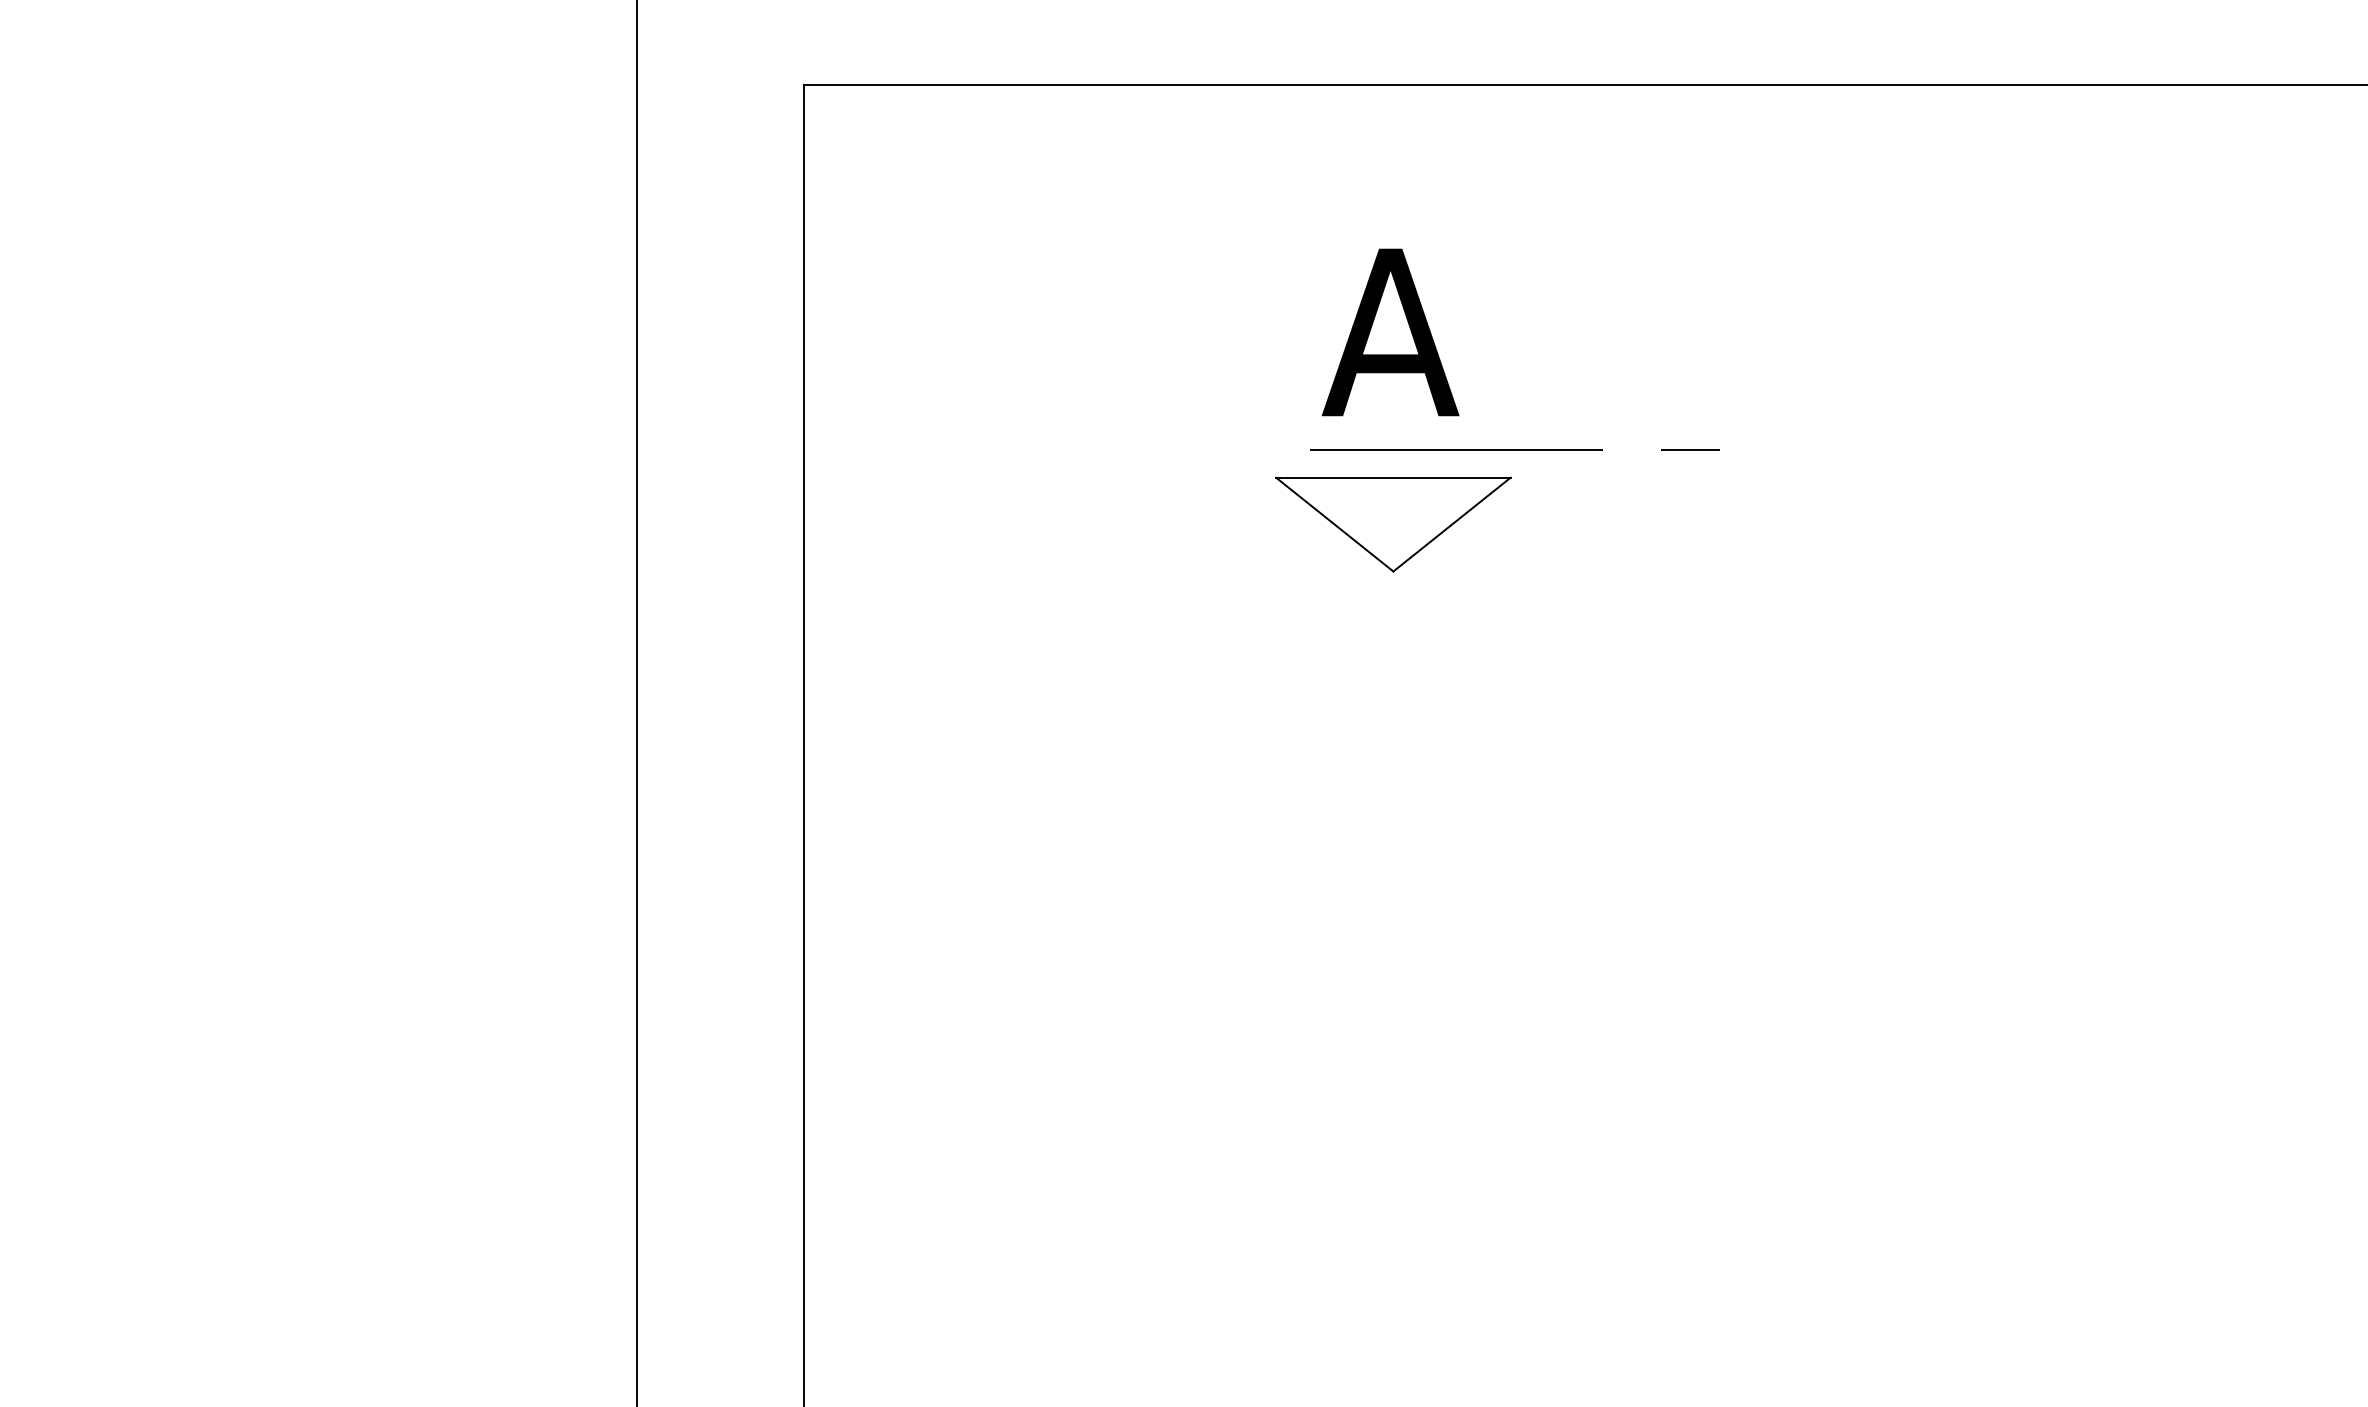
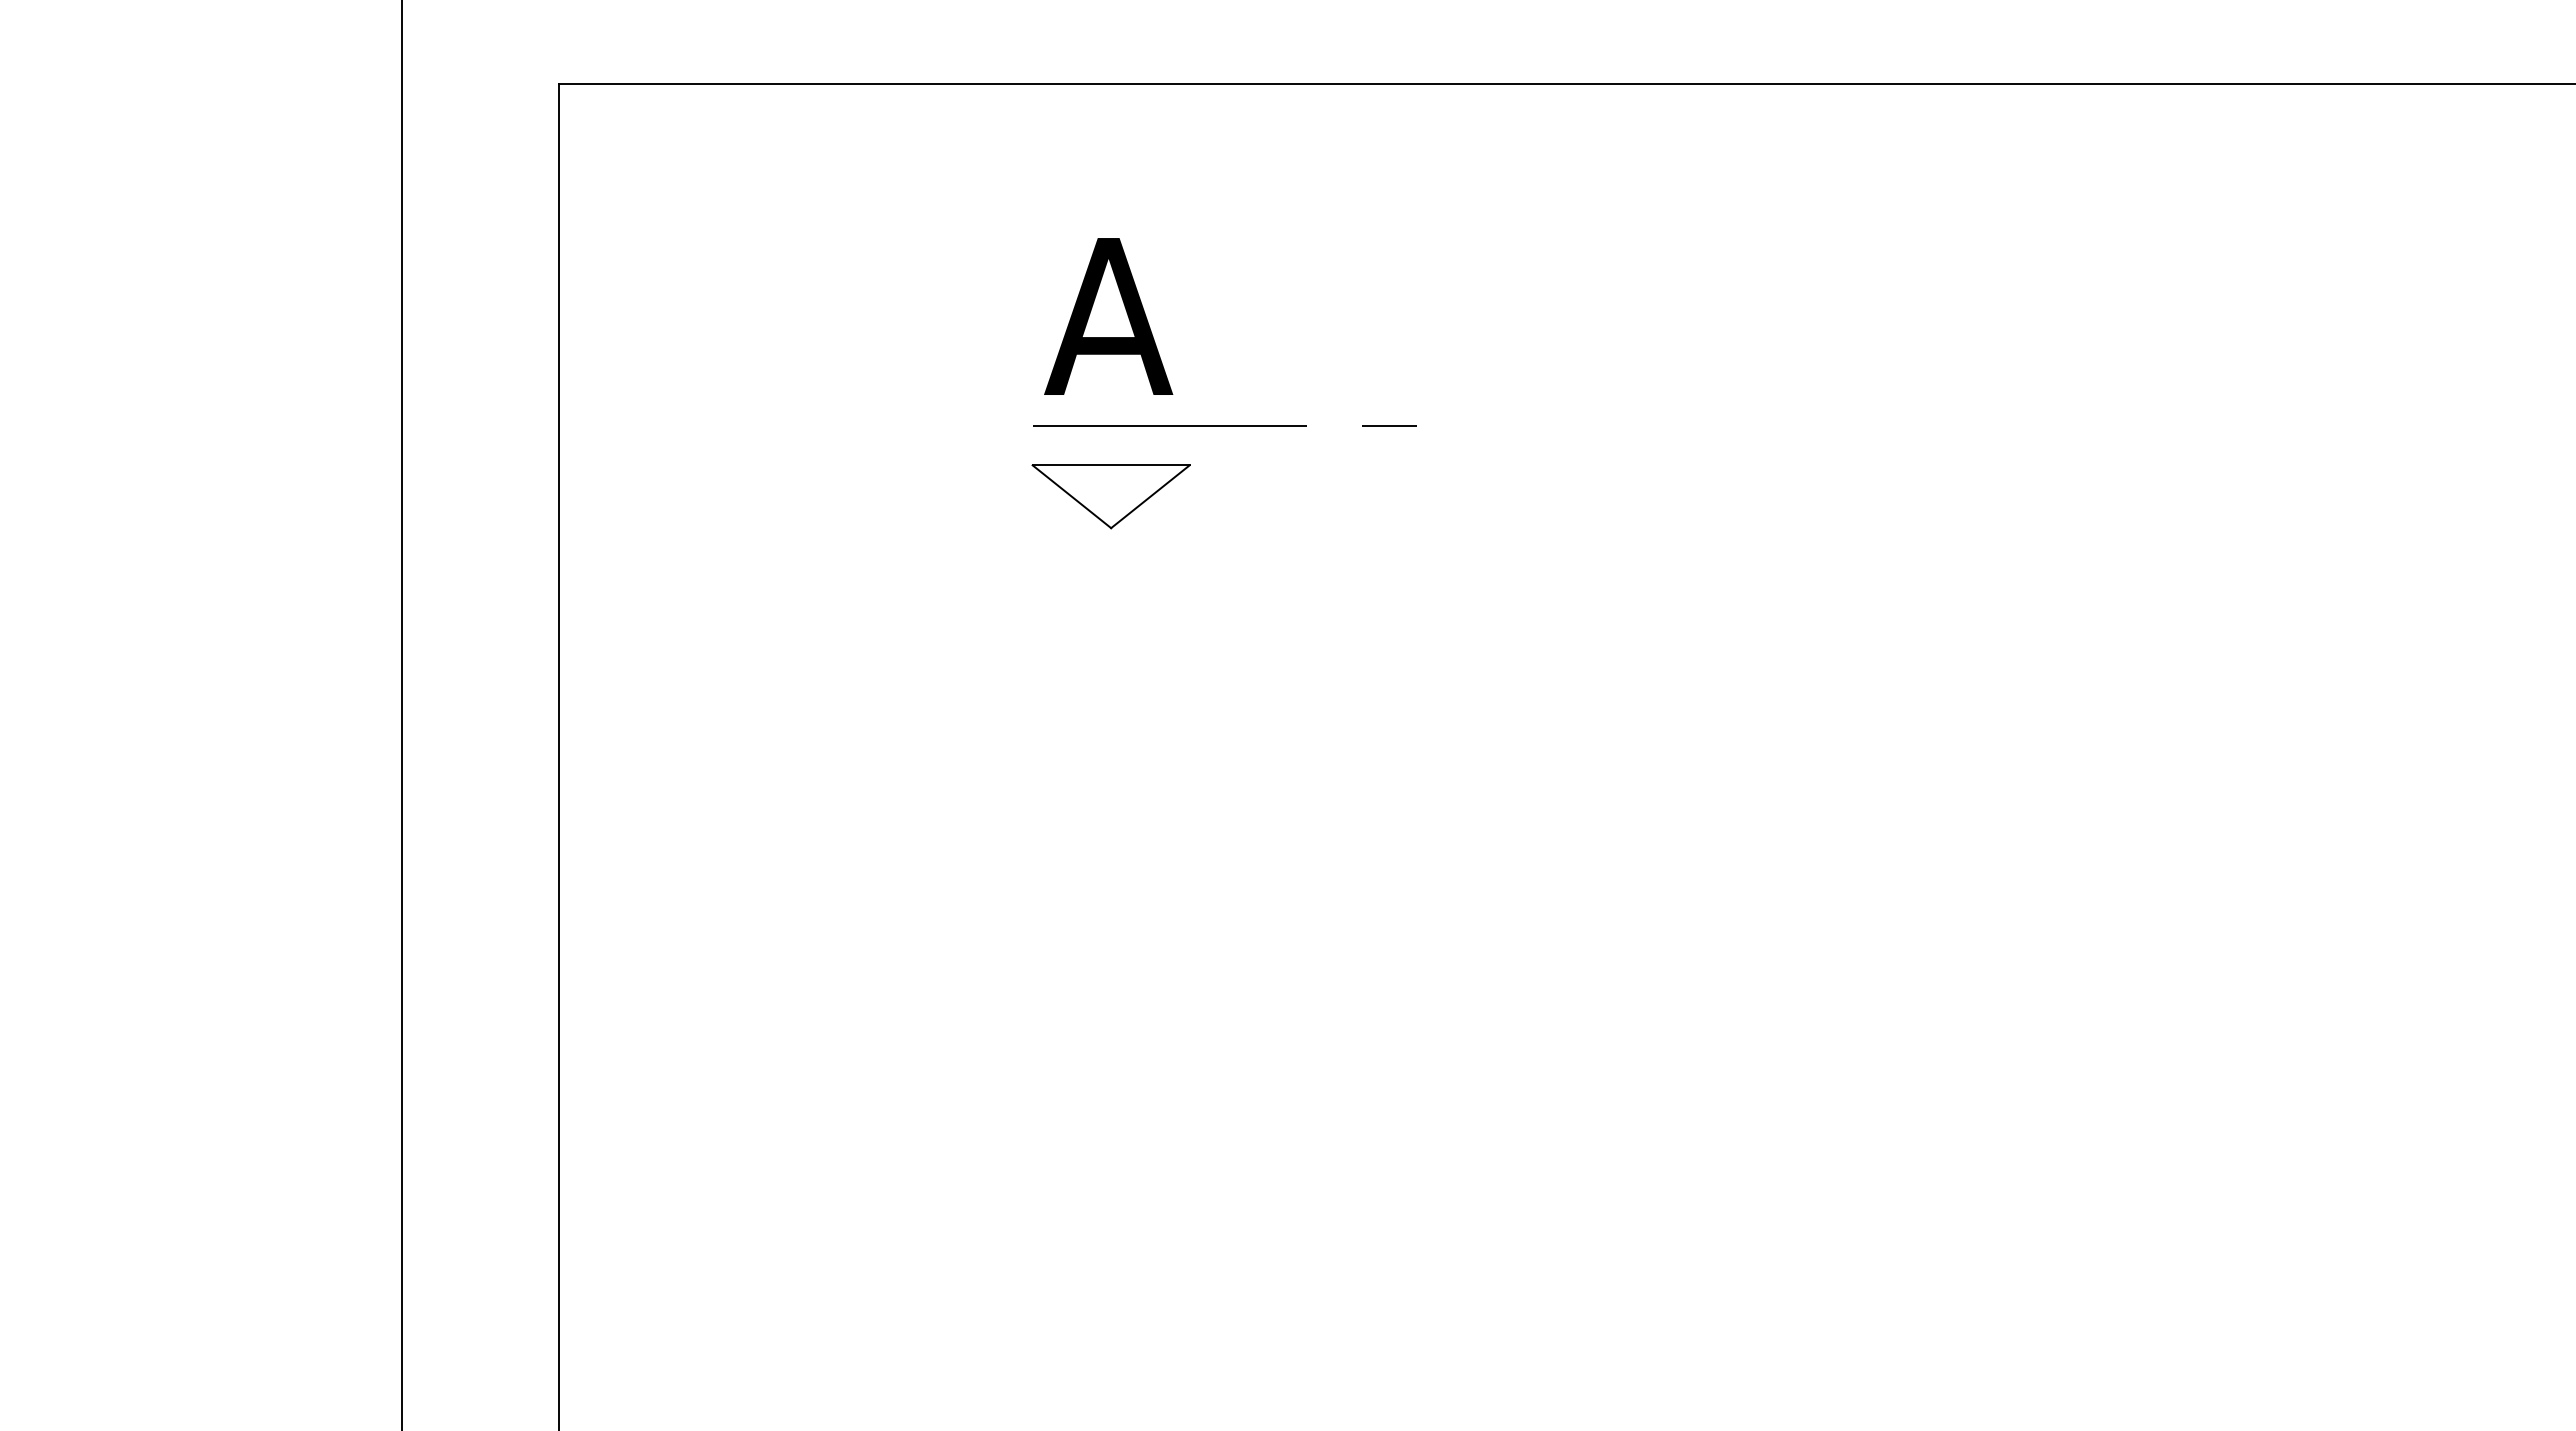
part: (1392, 524) -> (1110, 496), size x0.71

